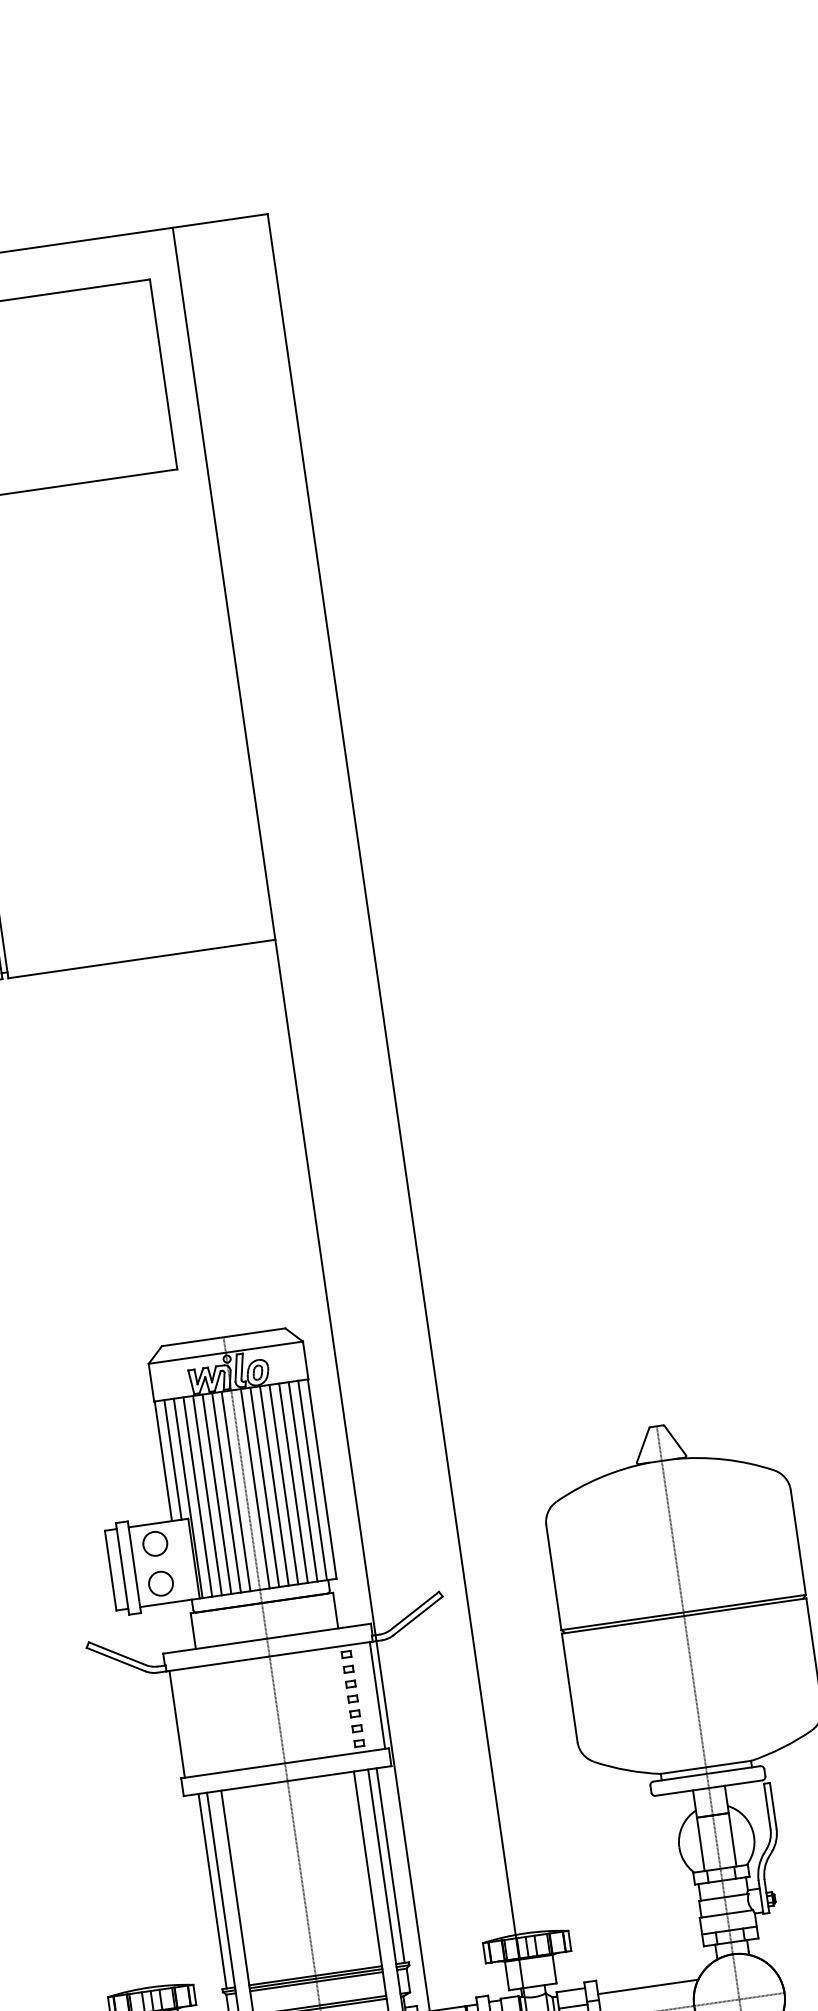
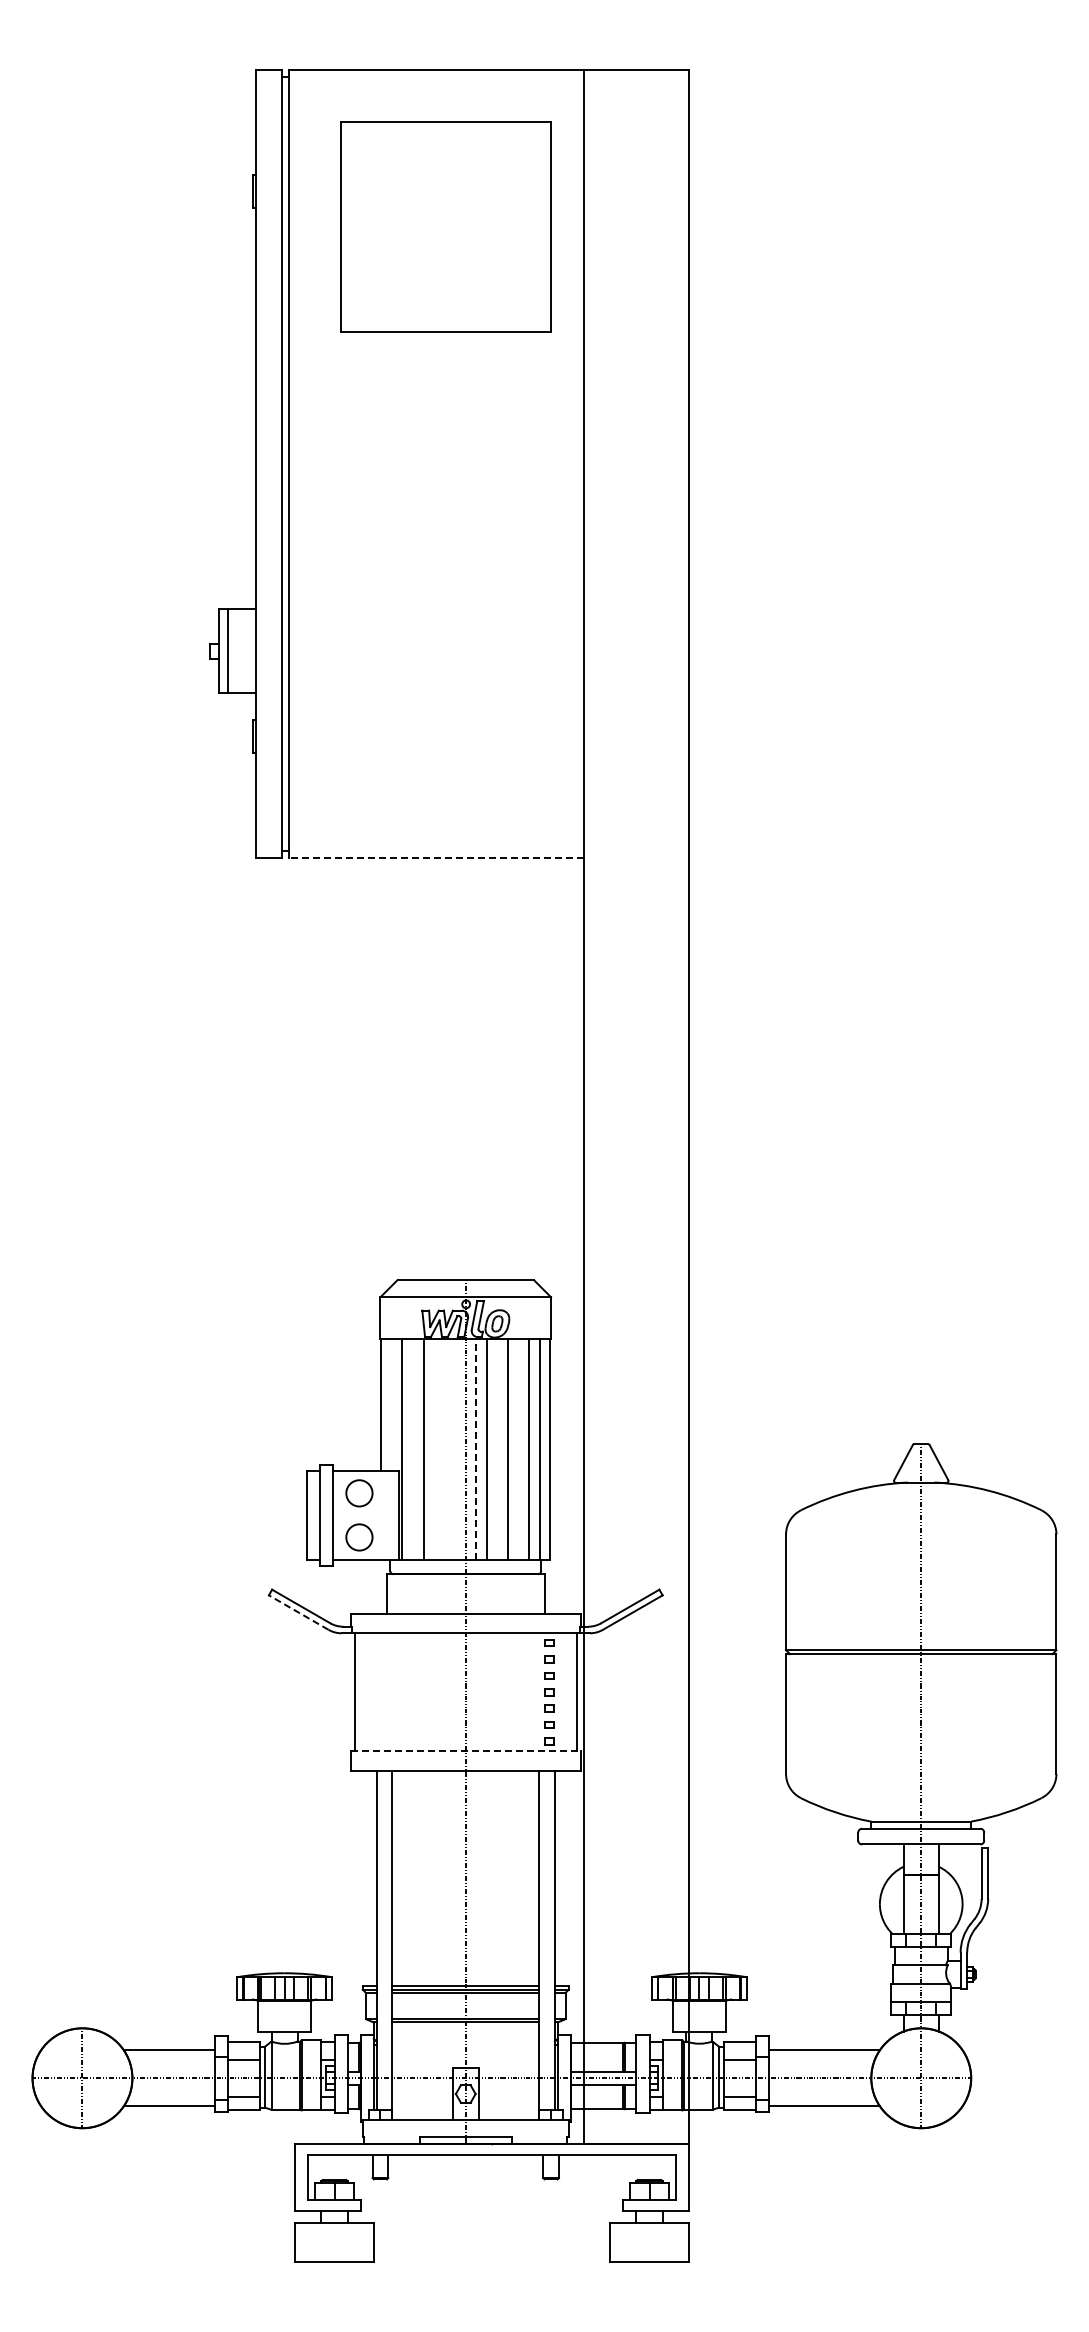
line: (142, 958) -> (436, 857), solid -> dashed
line: (172, 1460) -> (391, 1405), removed
line: (293, 1483) -> (518, 1449), removed
line: (274, 1486) -> (497, 1449), removed
line: (255, 1488) -> (476, 1448), solid -> dashed
line: (236, 1491) -> (455, 1449), removed
line: (226, 1493) -> (444, 1449), removed
line: (217, 1494) -> (434, 1449), removed
line: (197, 1497) -> (412, 1449), removed
line: (115, 1659) -> (298, 1612), solid -> dashed
line: (284, 1763) -> (465, 1751), solid -> dashed
line: (390, 1865) -> (564, 1878), removed
line: (212, 1891) -> (367, 1878), removed

